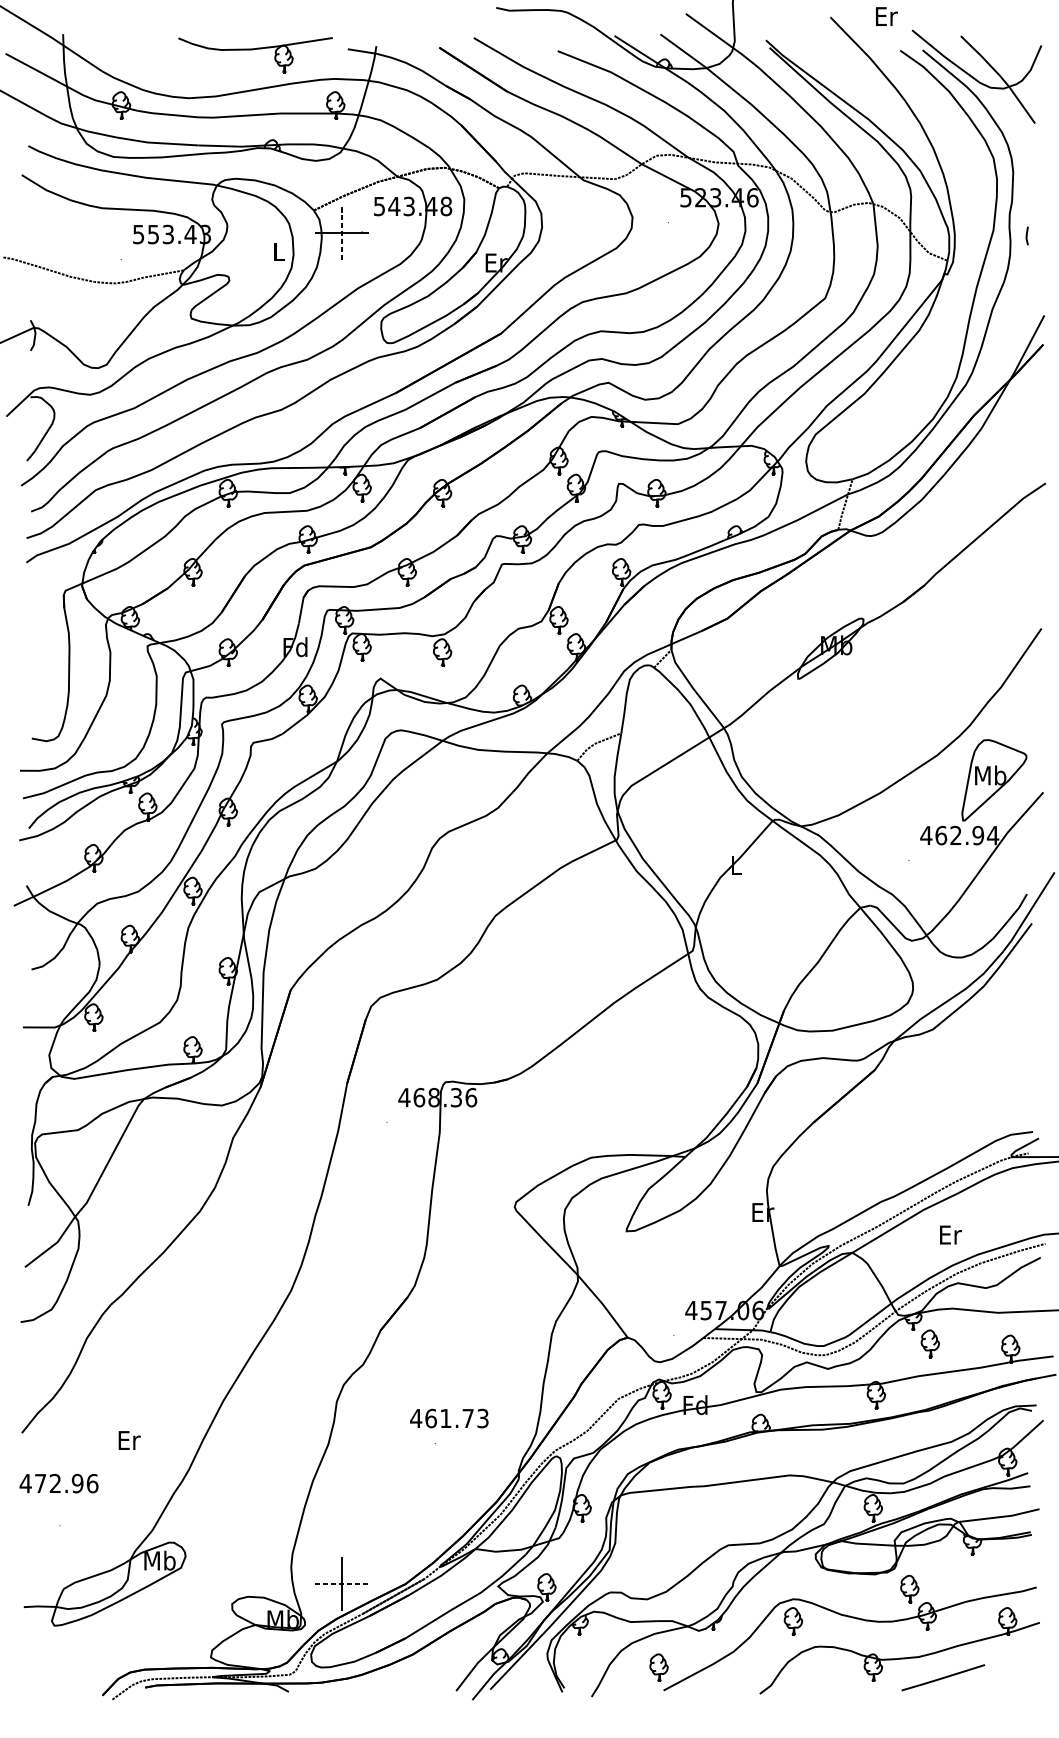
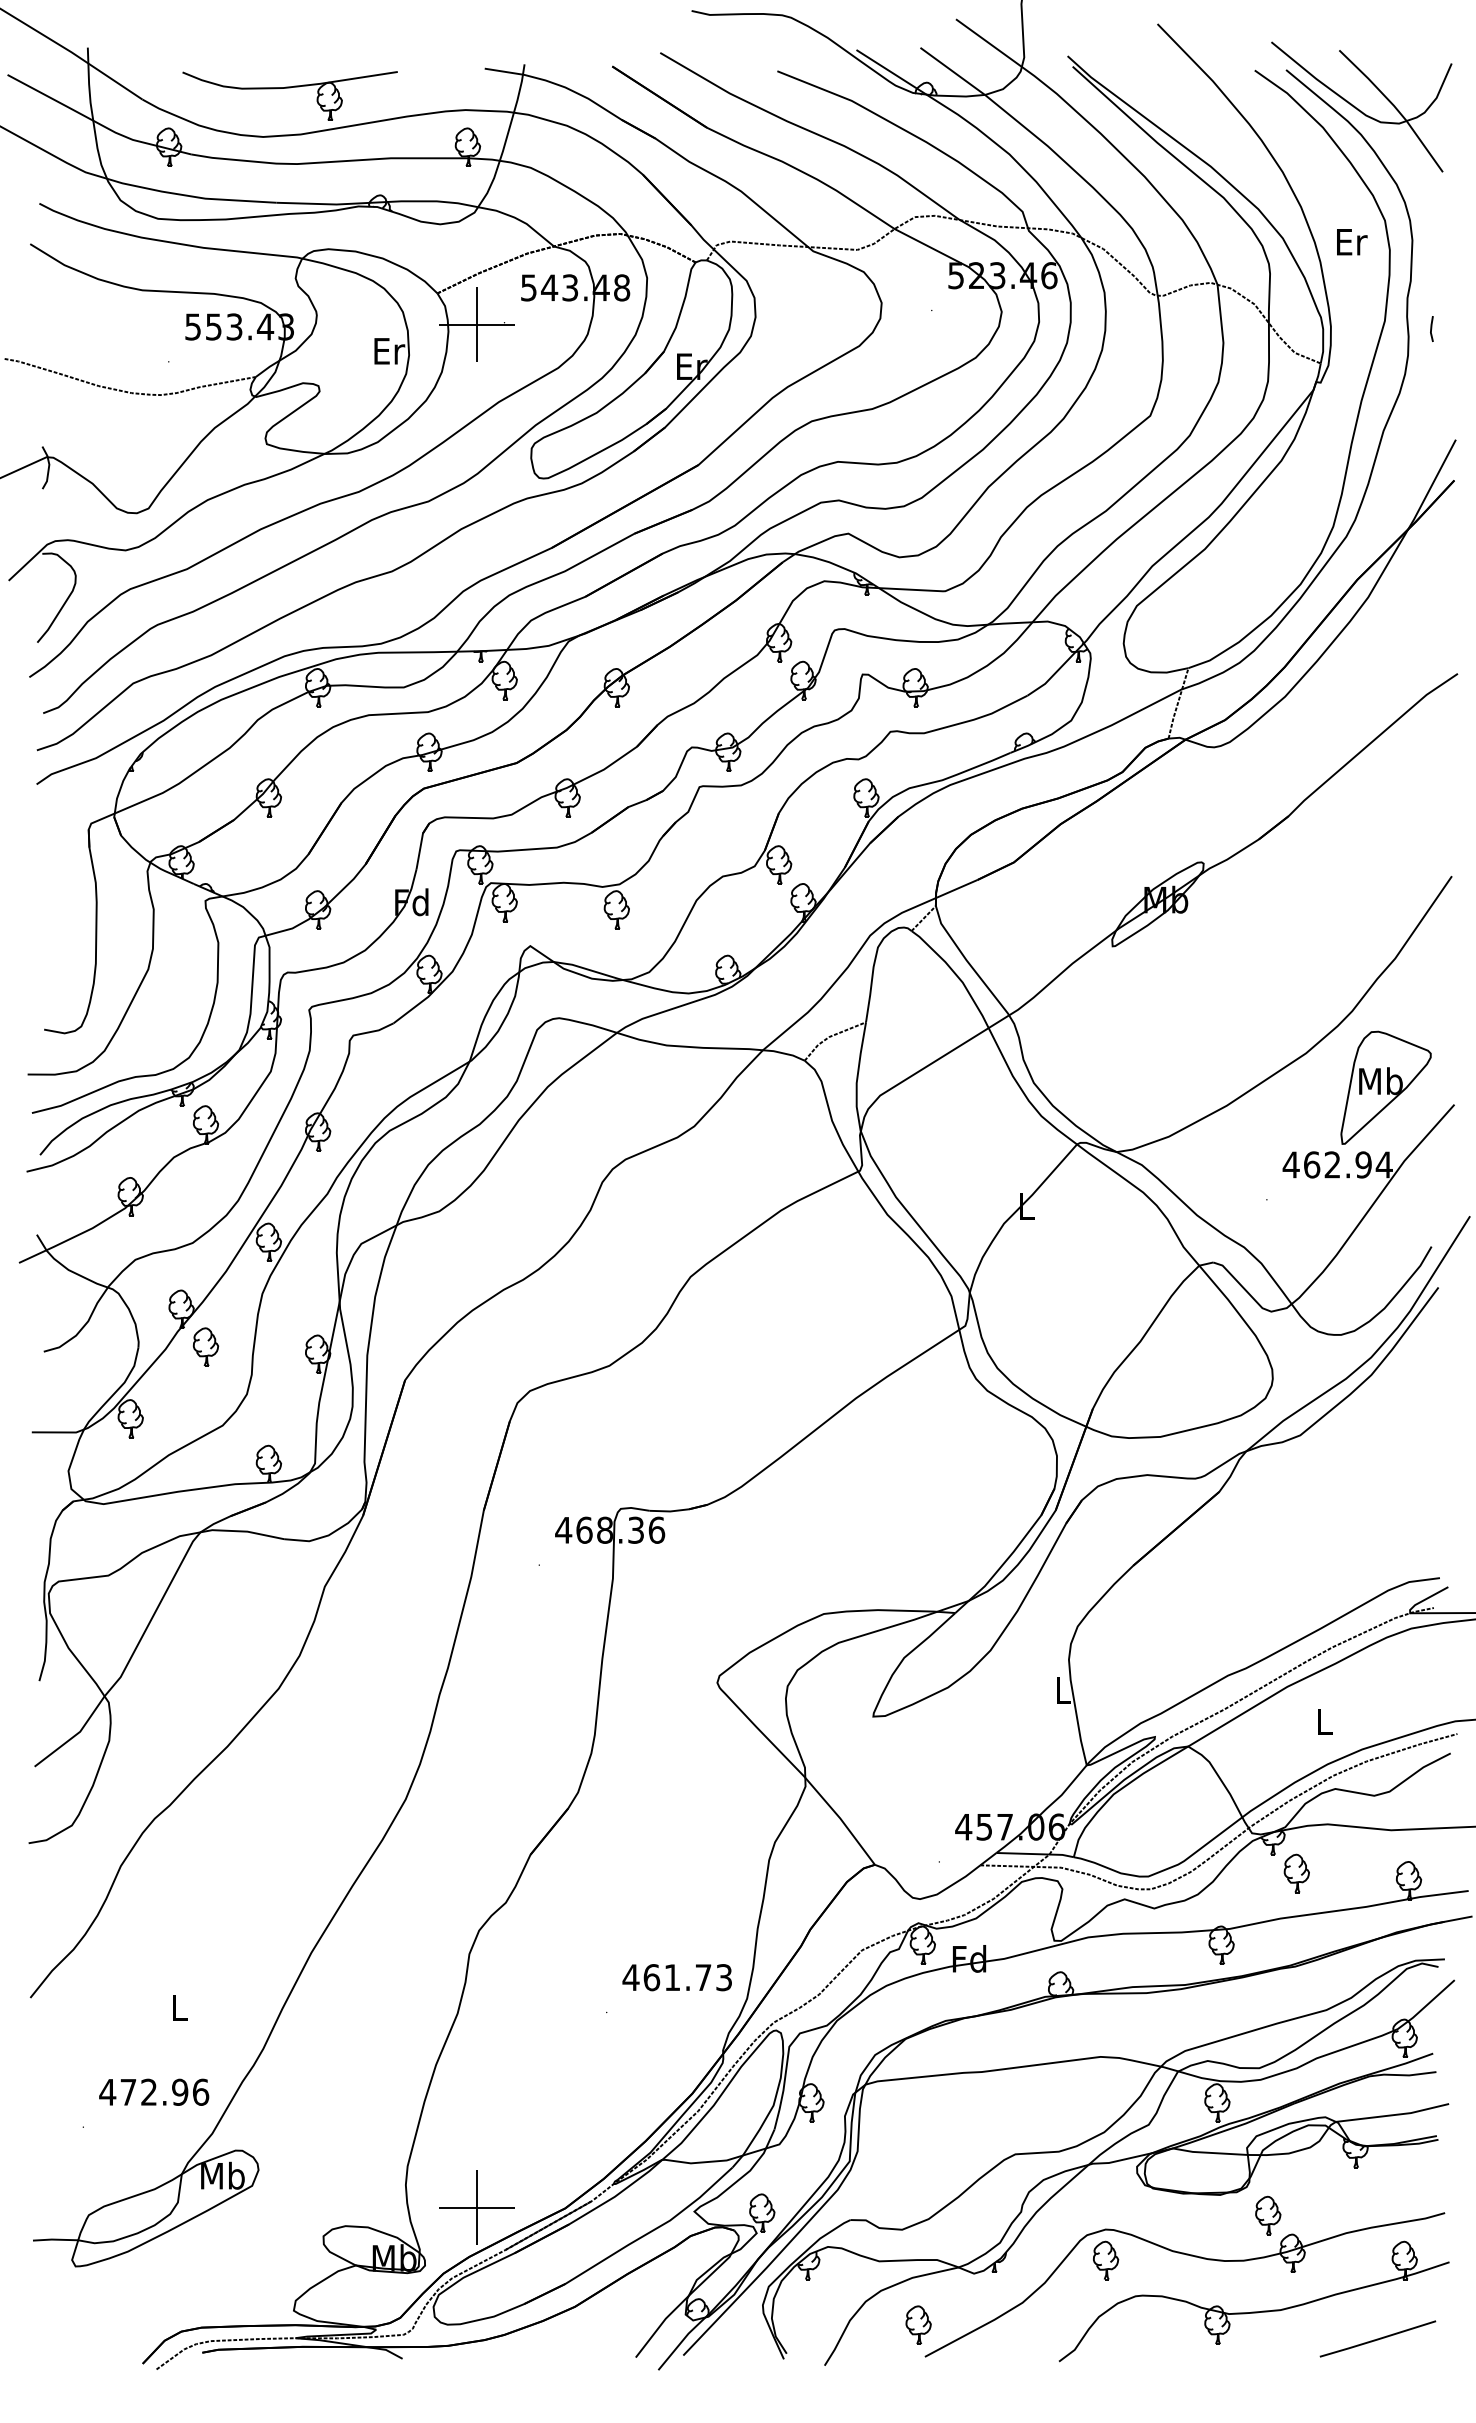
text: (887, 16) -> (1352, 242), moved
part: (255, 49) -> (289, 88), moved
line: (342, 232) -> (477, 324), dashed -> solid
text: (279, 252) -> (389, 351), L -> Er
part: (148, 965) -> (206, 1346), added
text: (762, 1212) -> (1063, 1690), Er -> L
text: (950, 1234) -> (1325, 1721), Er -> L
text: (448, 1418) -> (676, 1977), moved
text: (129, 1440) -> (180, 2008), Er -> L
text: (59, 1483) -> (154, 2091), moved
line: (342, 1583) -> (477, 2207), dashed -> solid
line: (943, 1677) -> (1377, 2338), moved

